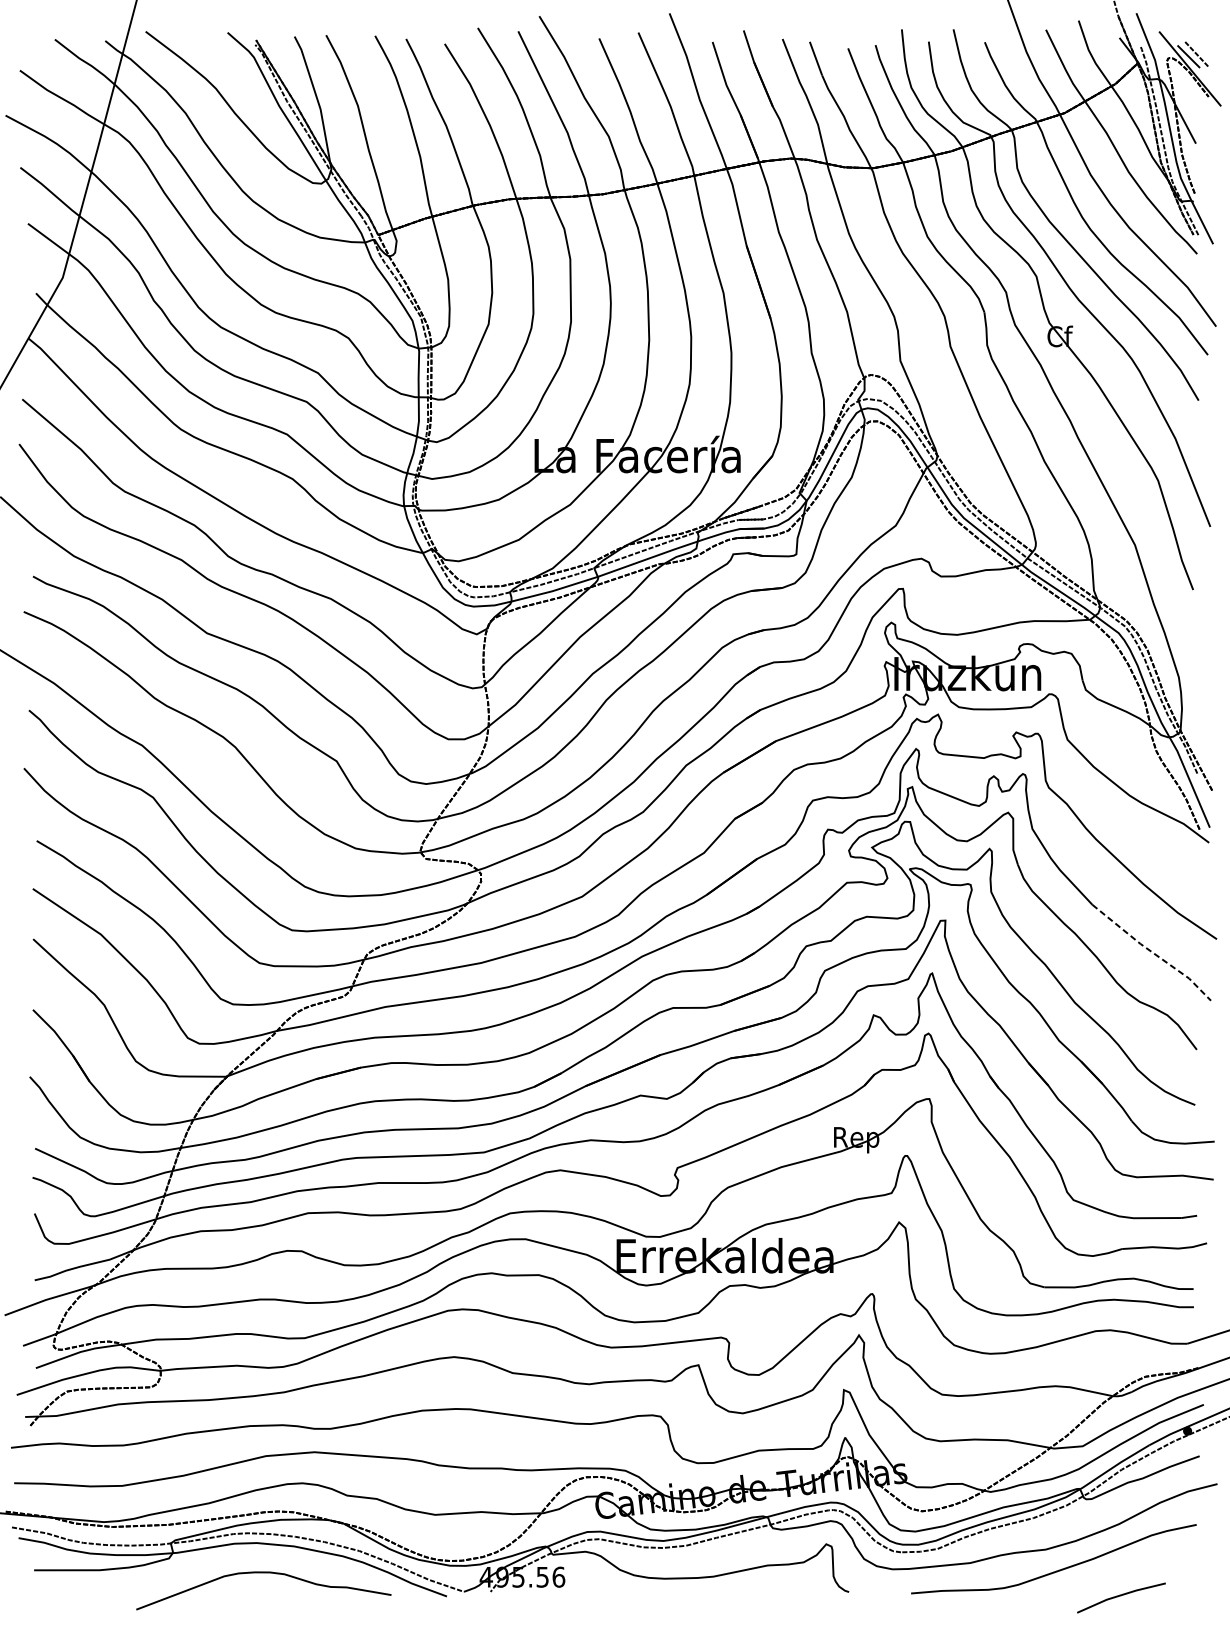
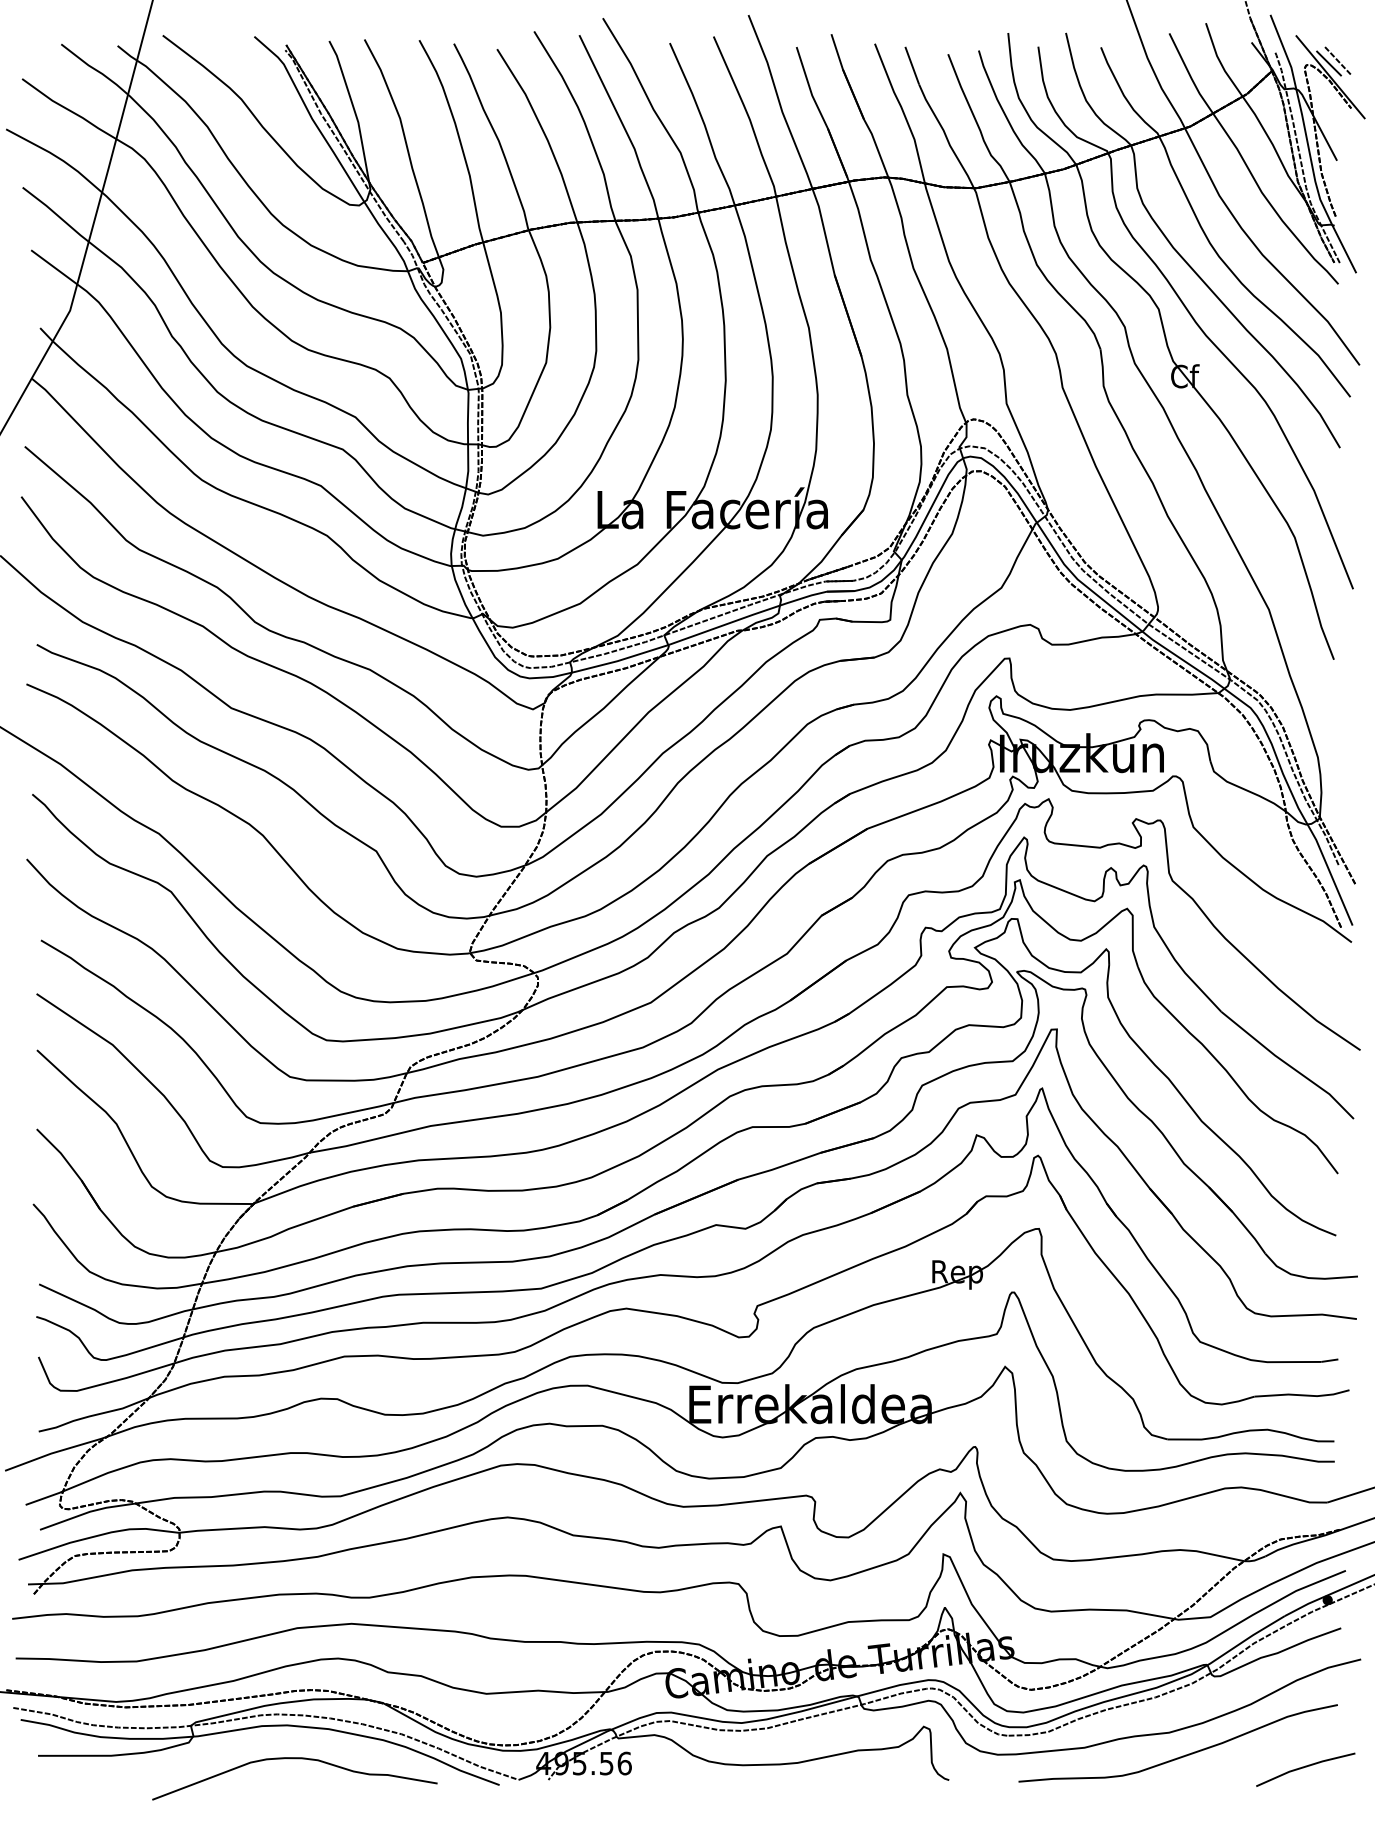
line: (1152, 951) -> (1288, 1064), dashed -> solid
line: (1121, 1595) -> (1305, 1767), moved

